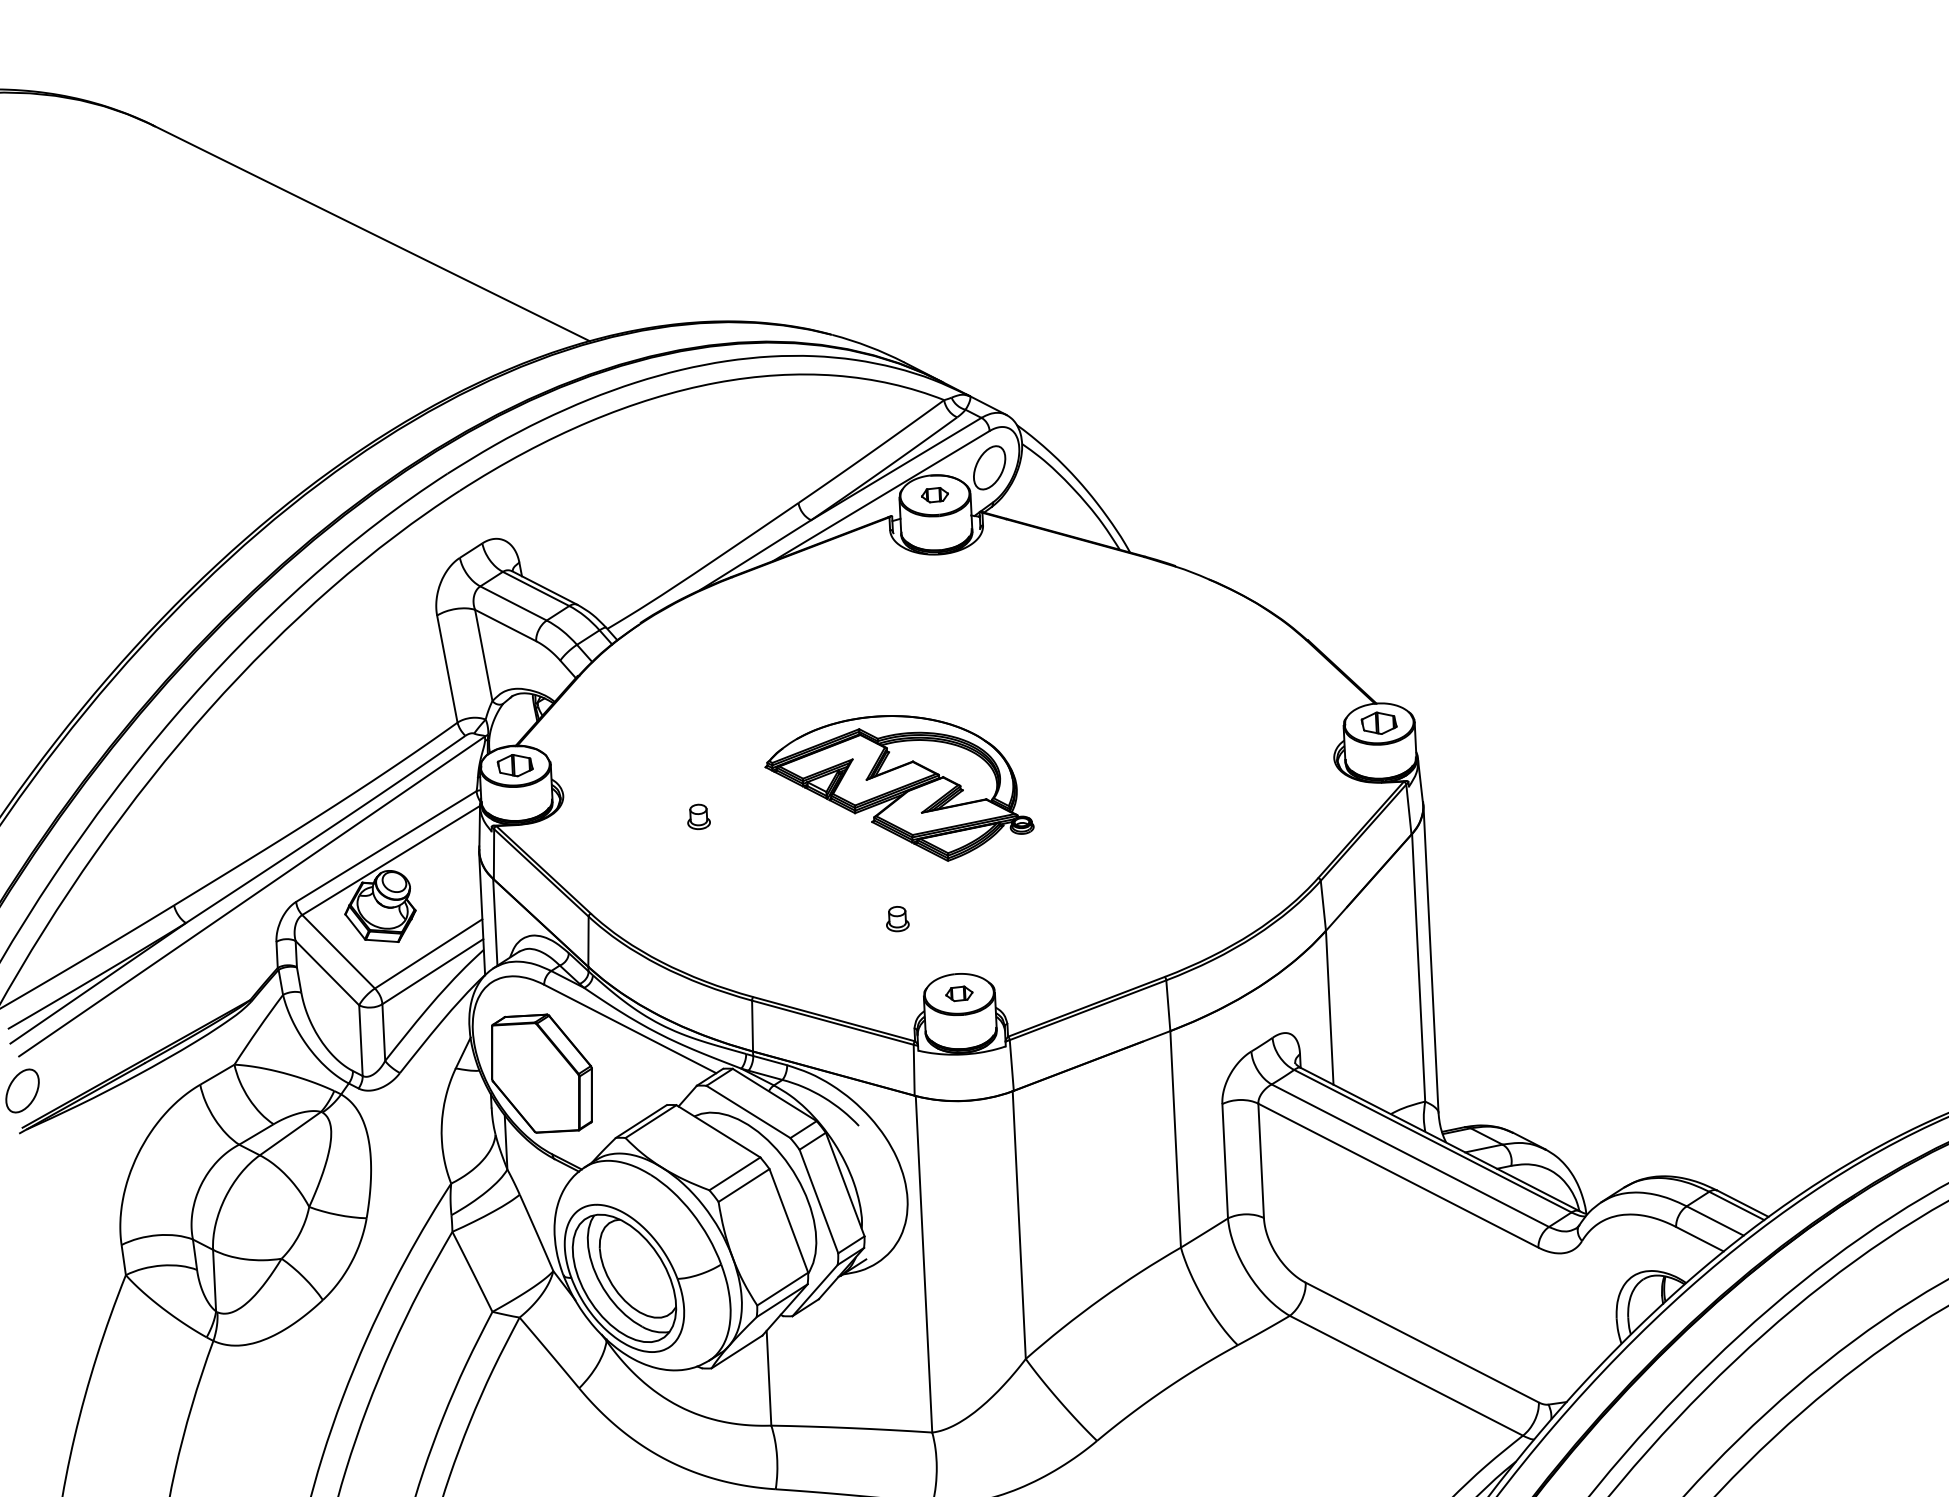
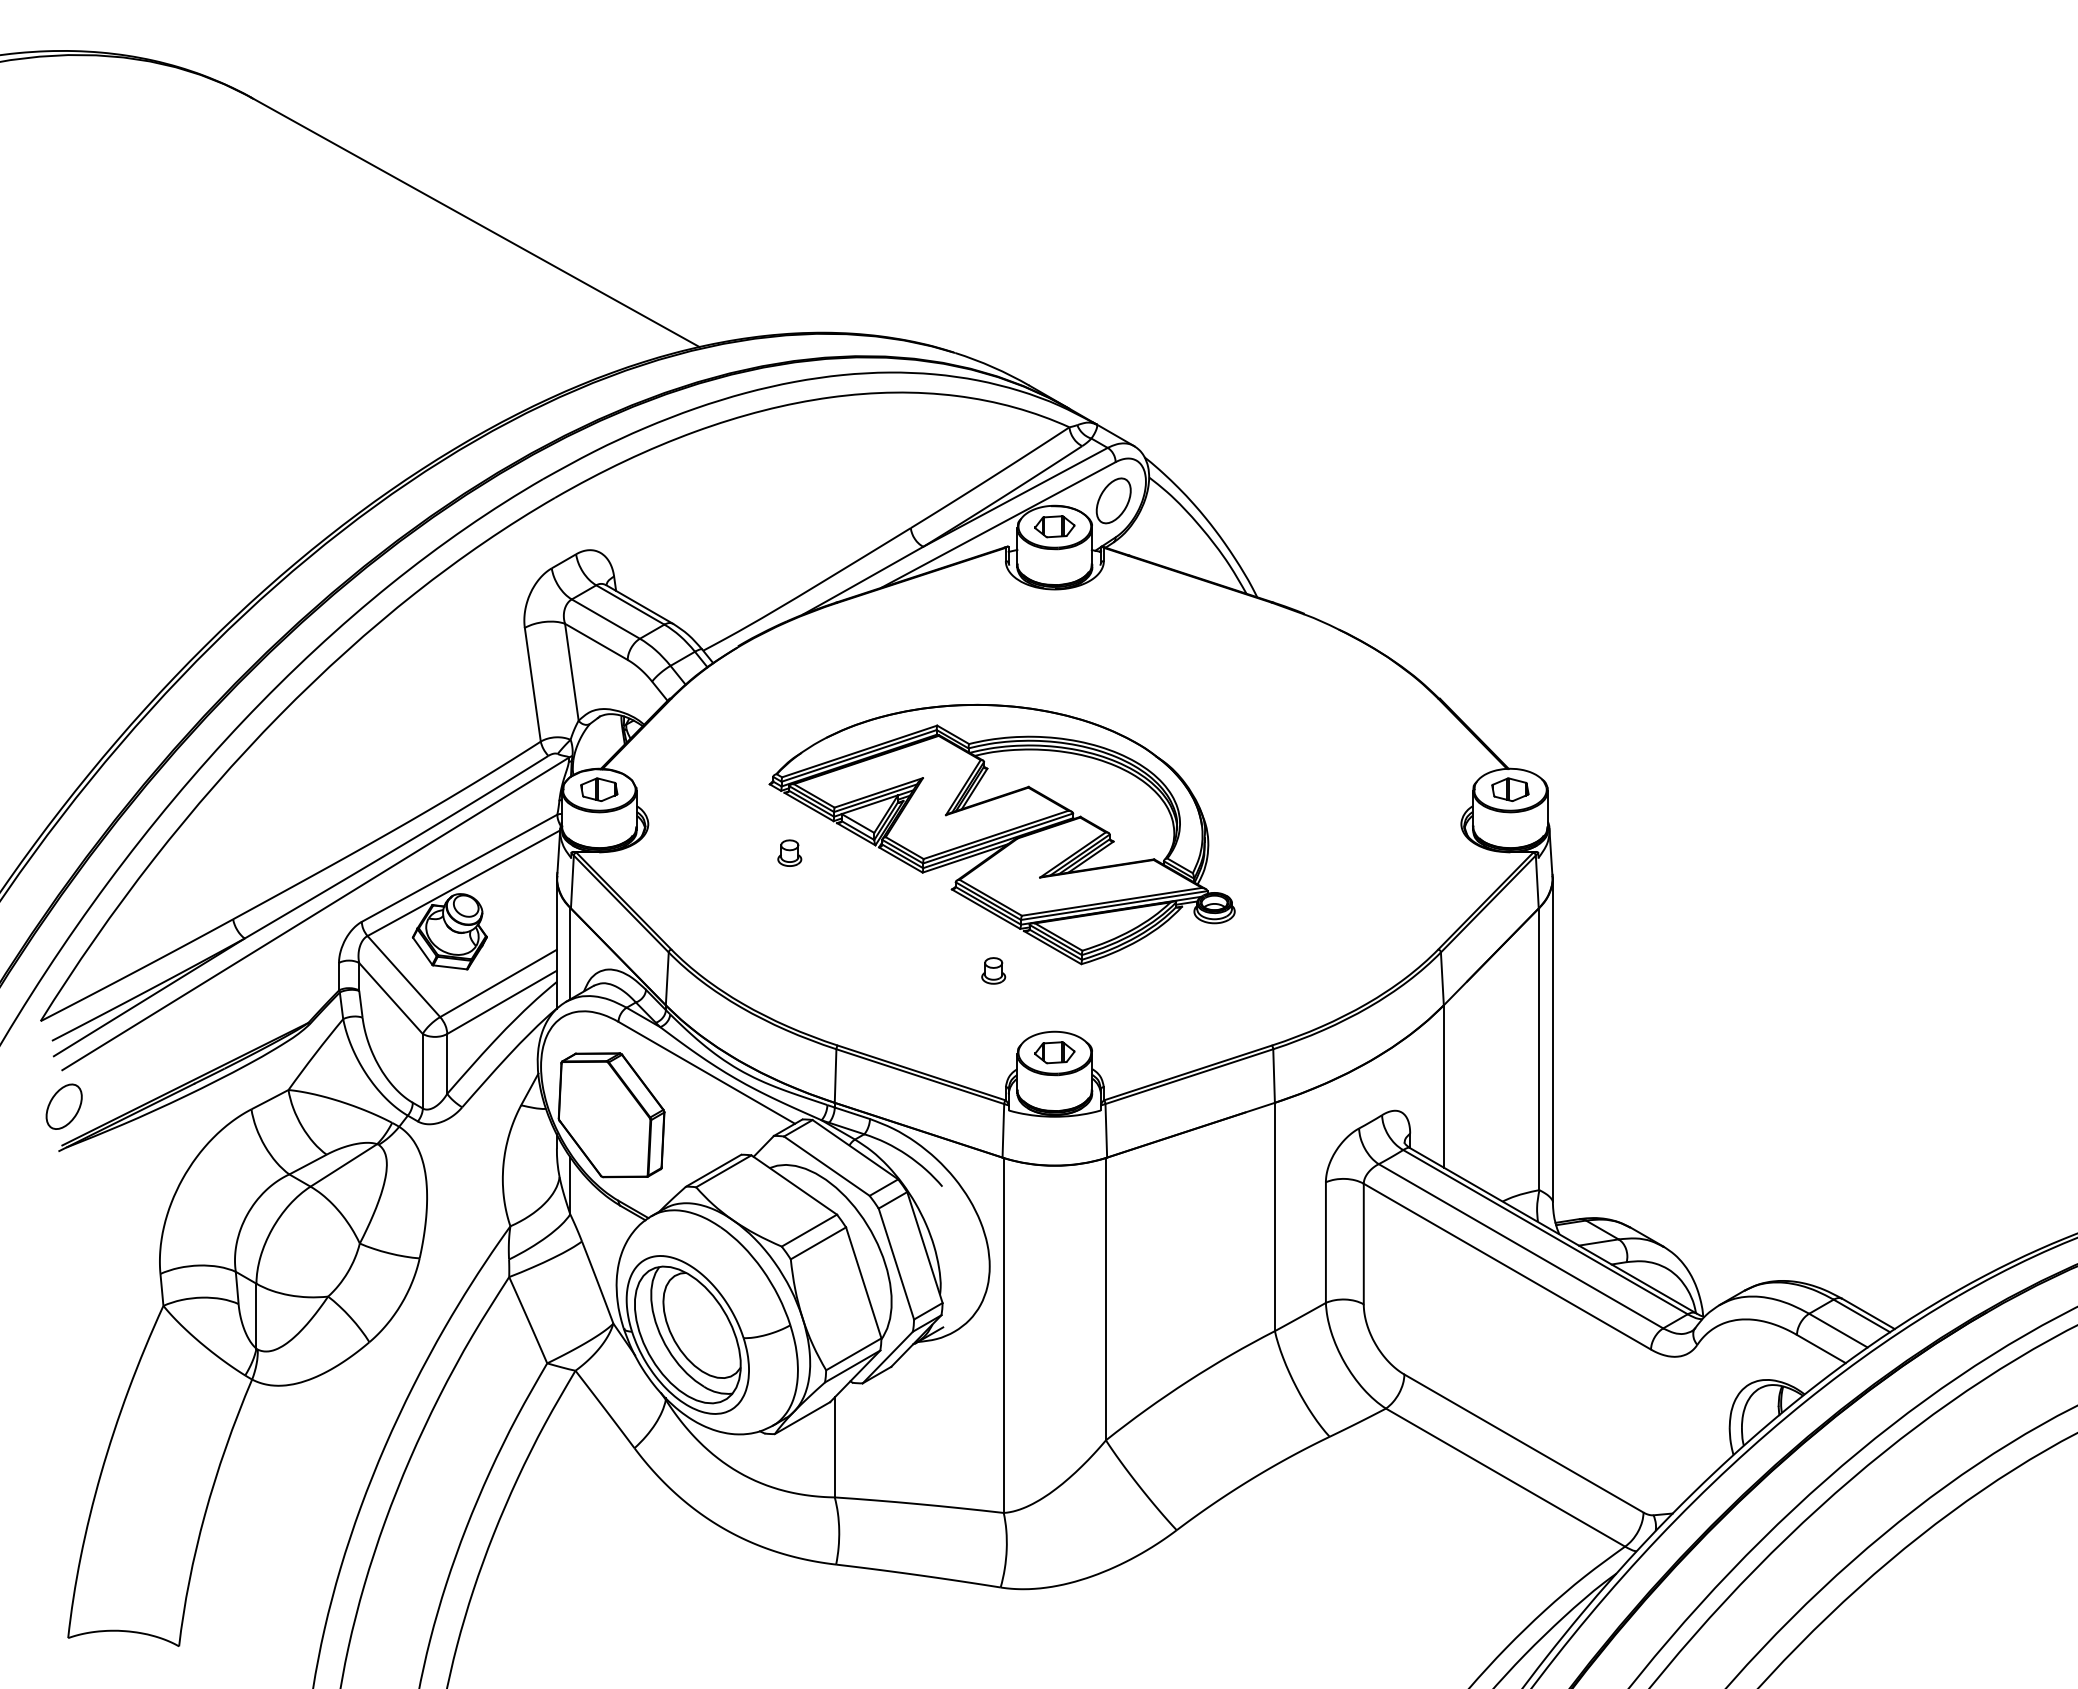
part: (934, 494) -> (1054, 526), size x1.43
part: (898, 789) -> (1001, 834), size x1.67
part: (959, 993) -> (1054, 1052), size x1.43

